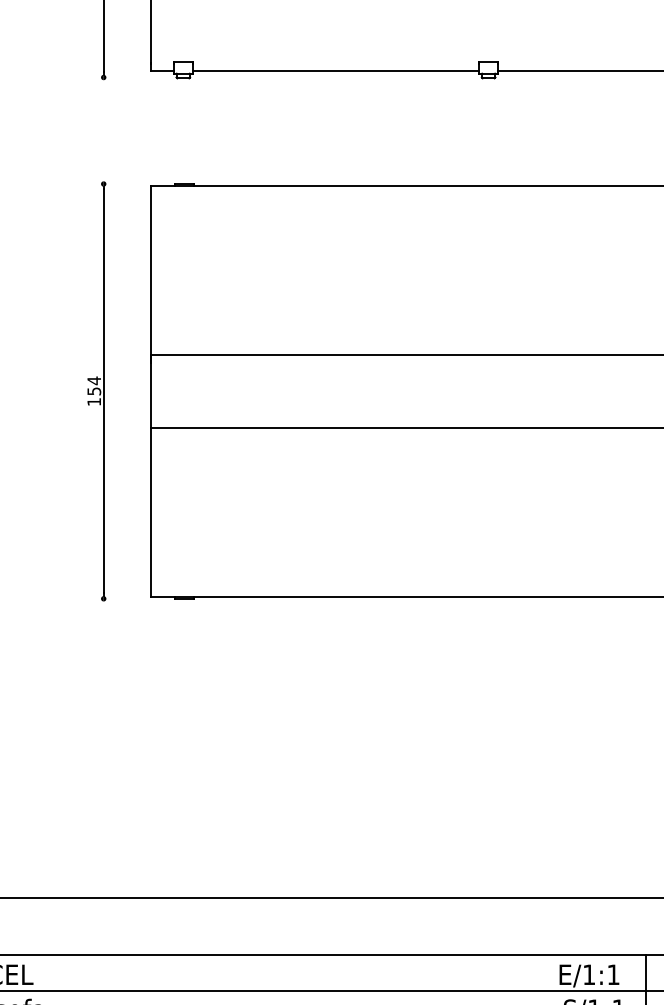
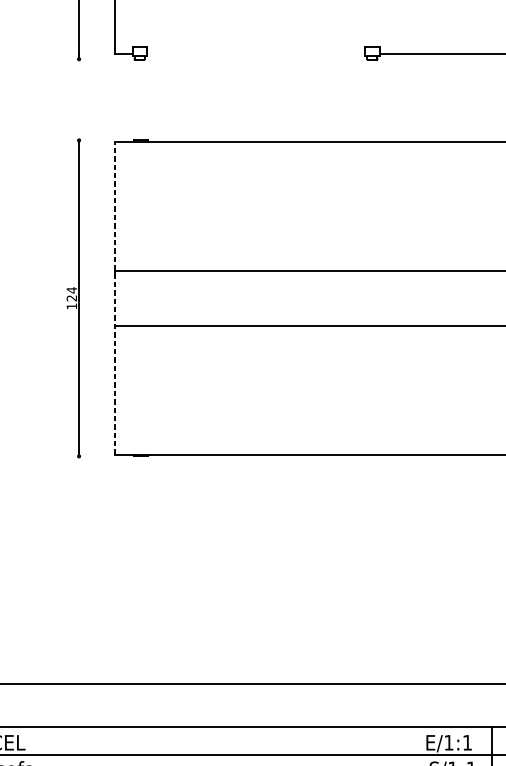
line: (335, 71) -> (255, 54), removed
line: (150, 390) -> (114, 297), solid -> dashed
text: (94, 391) -> (72, 298), 154 -> 124

